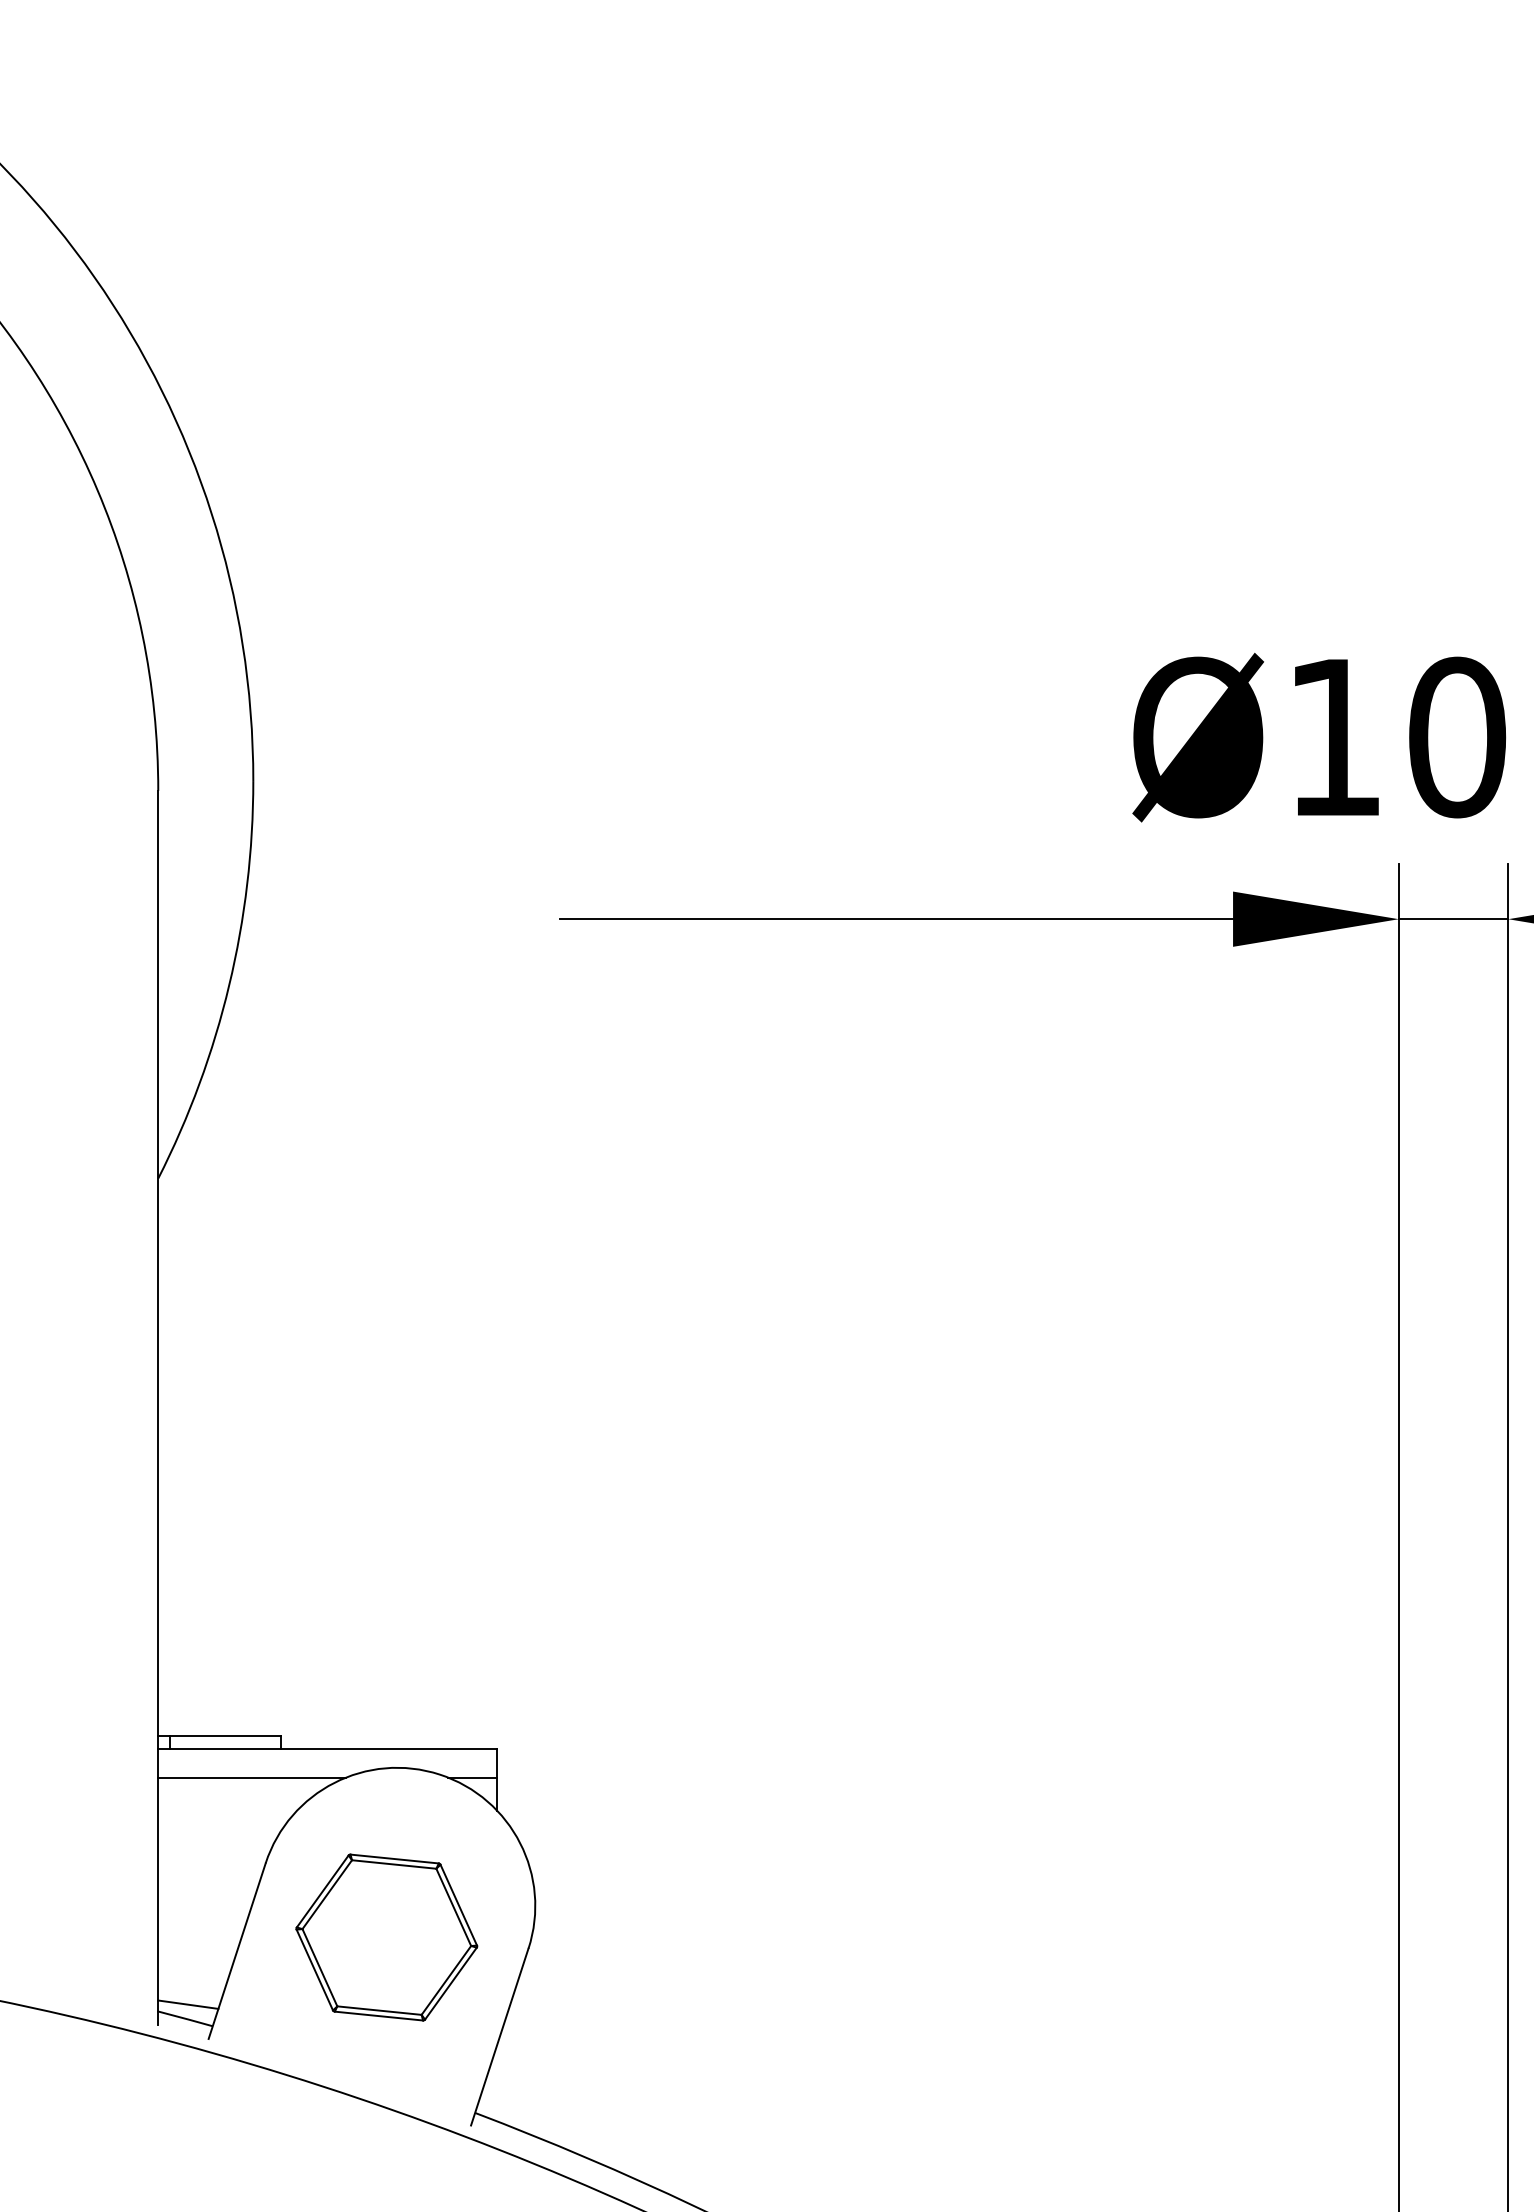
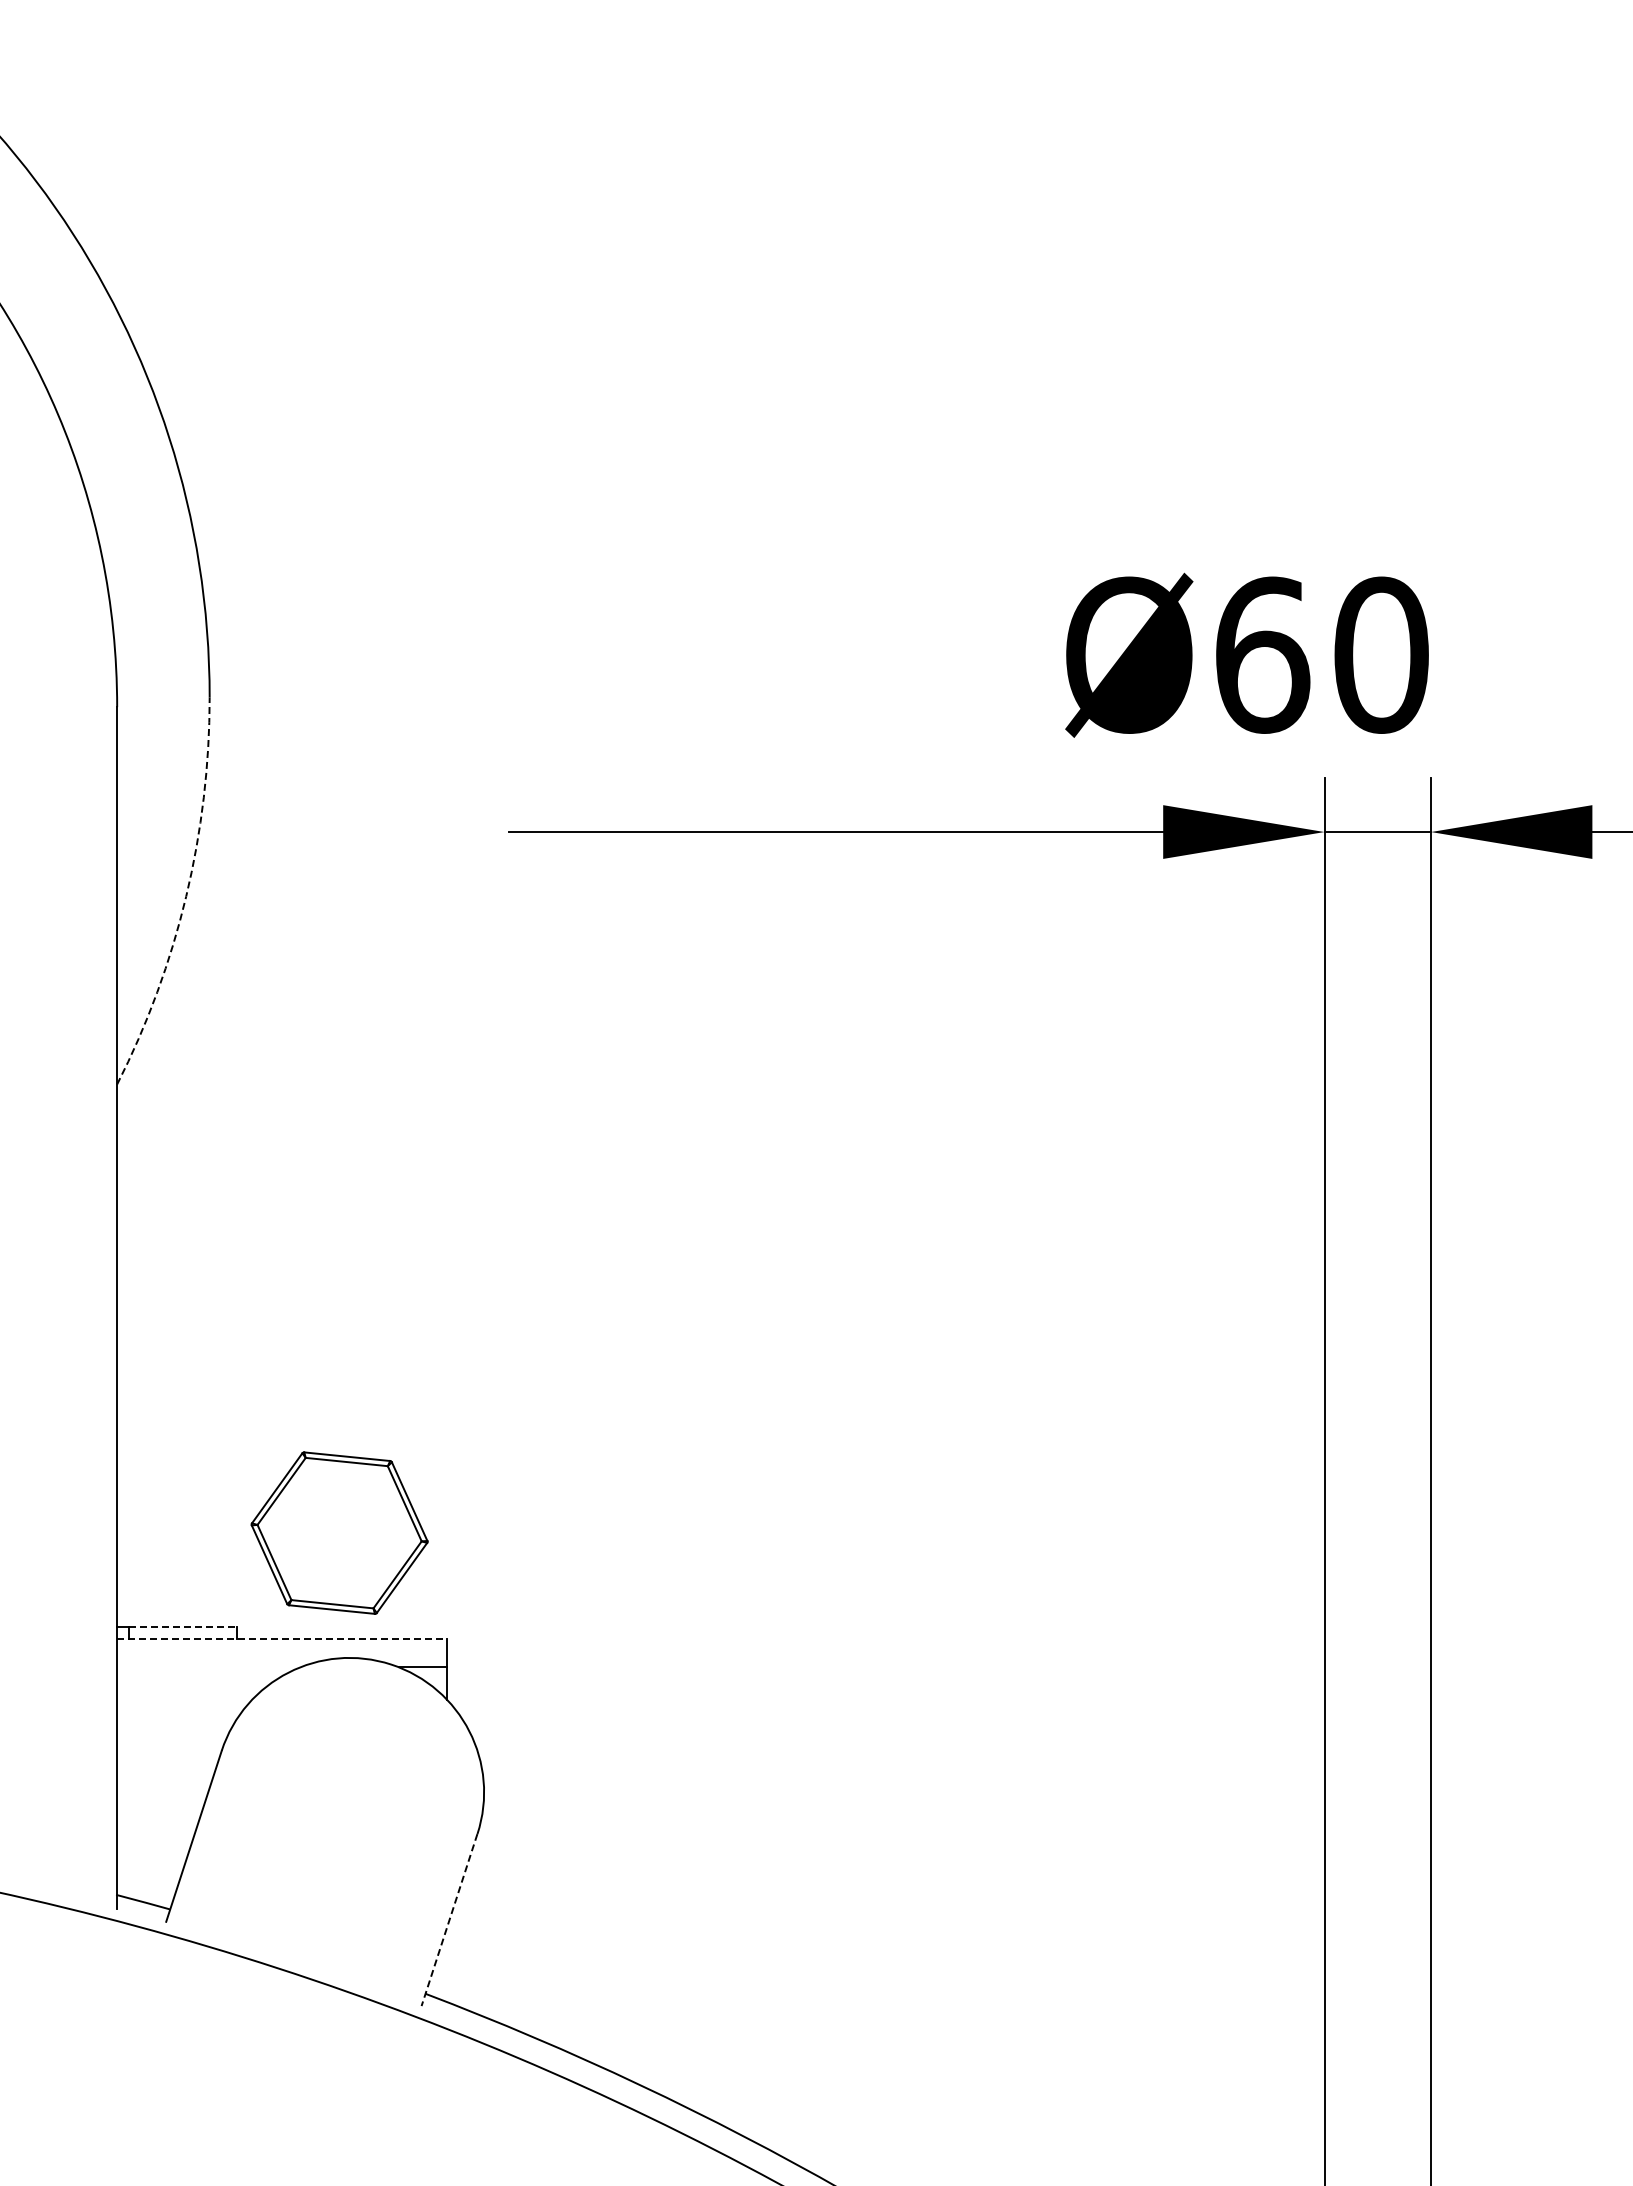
text: (1336, 736) -> (1263, 654), Ø10 -> Ø60
arc: (229, 985) -> (186, 896), solid -> dashed
line: (225, 1735) -> (182, 1626), solid -> dashed
line: (328, 1748) -> (282, 1639), solid -> dashed
line: (252, 1777) -> (208, 1667), removed
part: (386, 1936) -> (339, 1532), moved
line: (188, 2004) -> (146, 1888), removed
line: (499, 2037) -> (449, 1920), solid -> dashed

